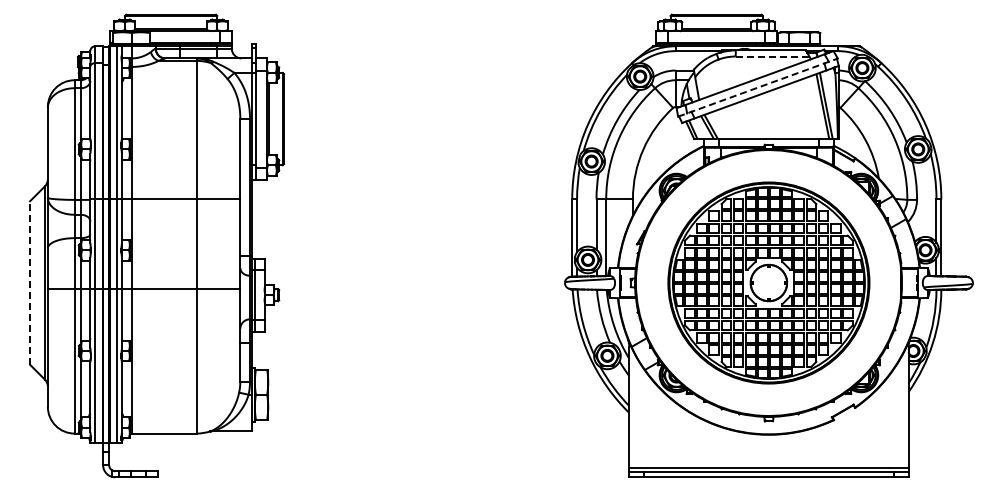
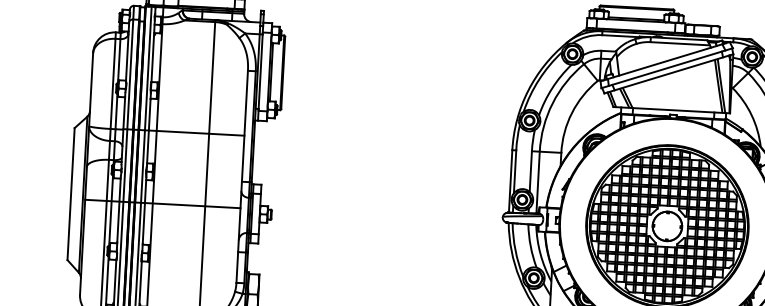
line: (772, 56) -> (680, 43), dashed -> solid
line: (758, 87) -> (667, 68), dashed -> solid
line: (30, 283) -> (71, 194), dashed -> solid

